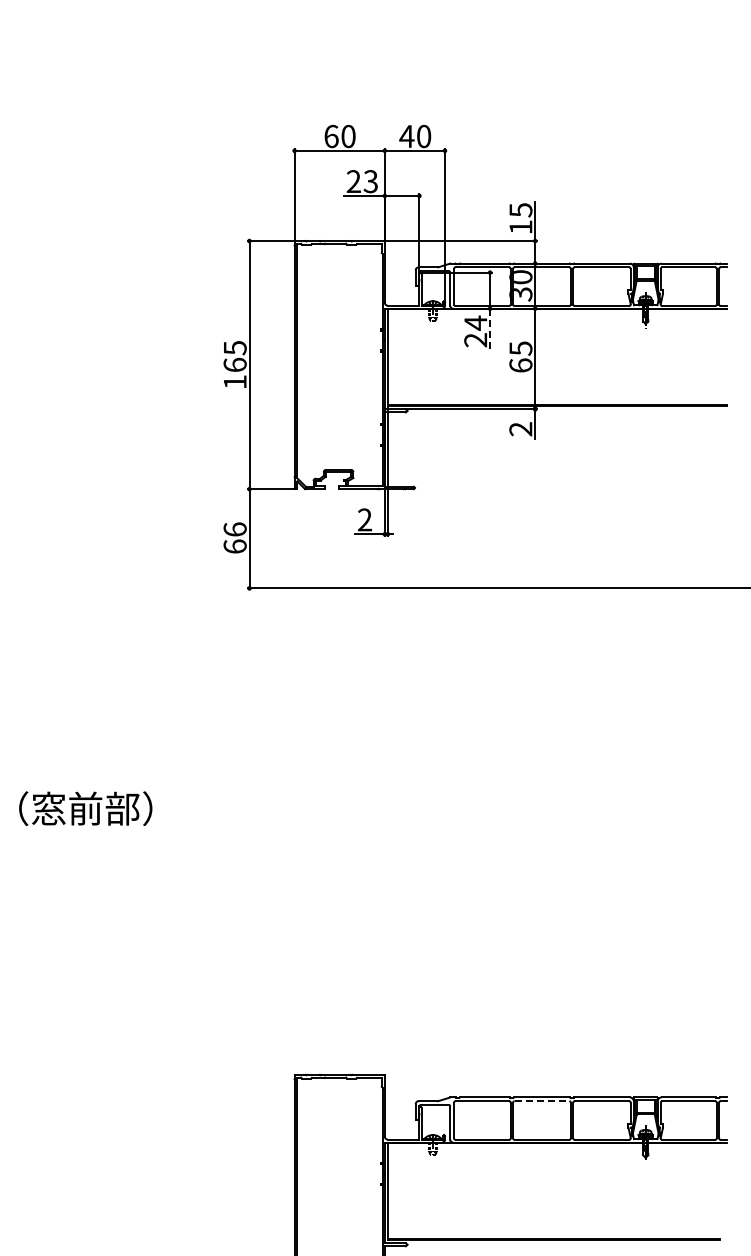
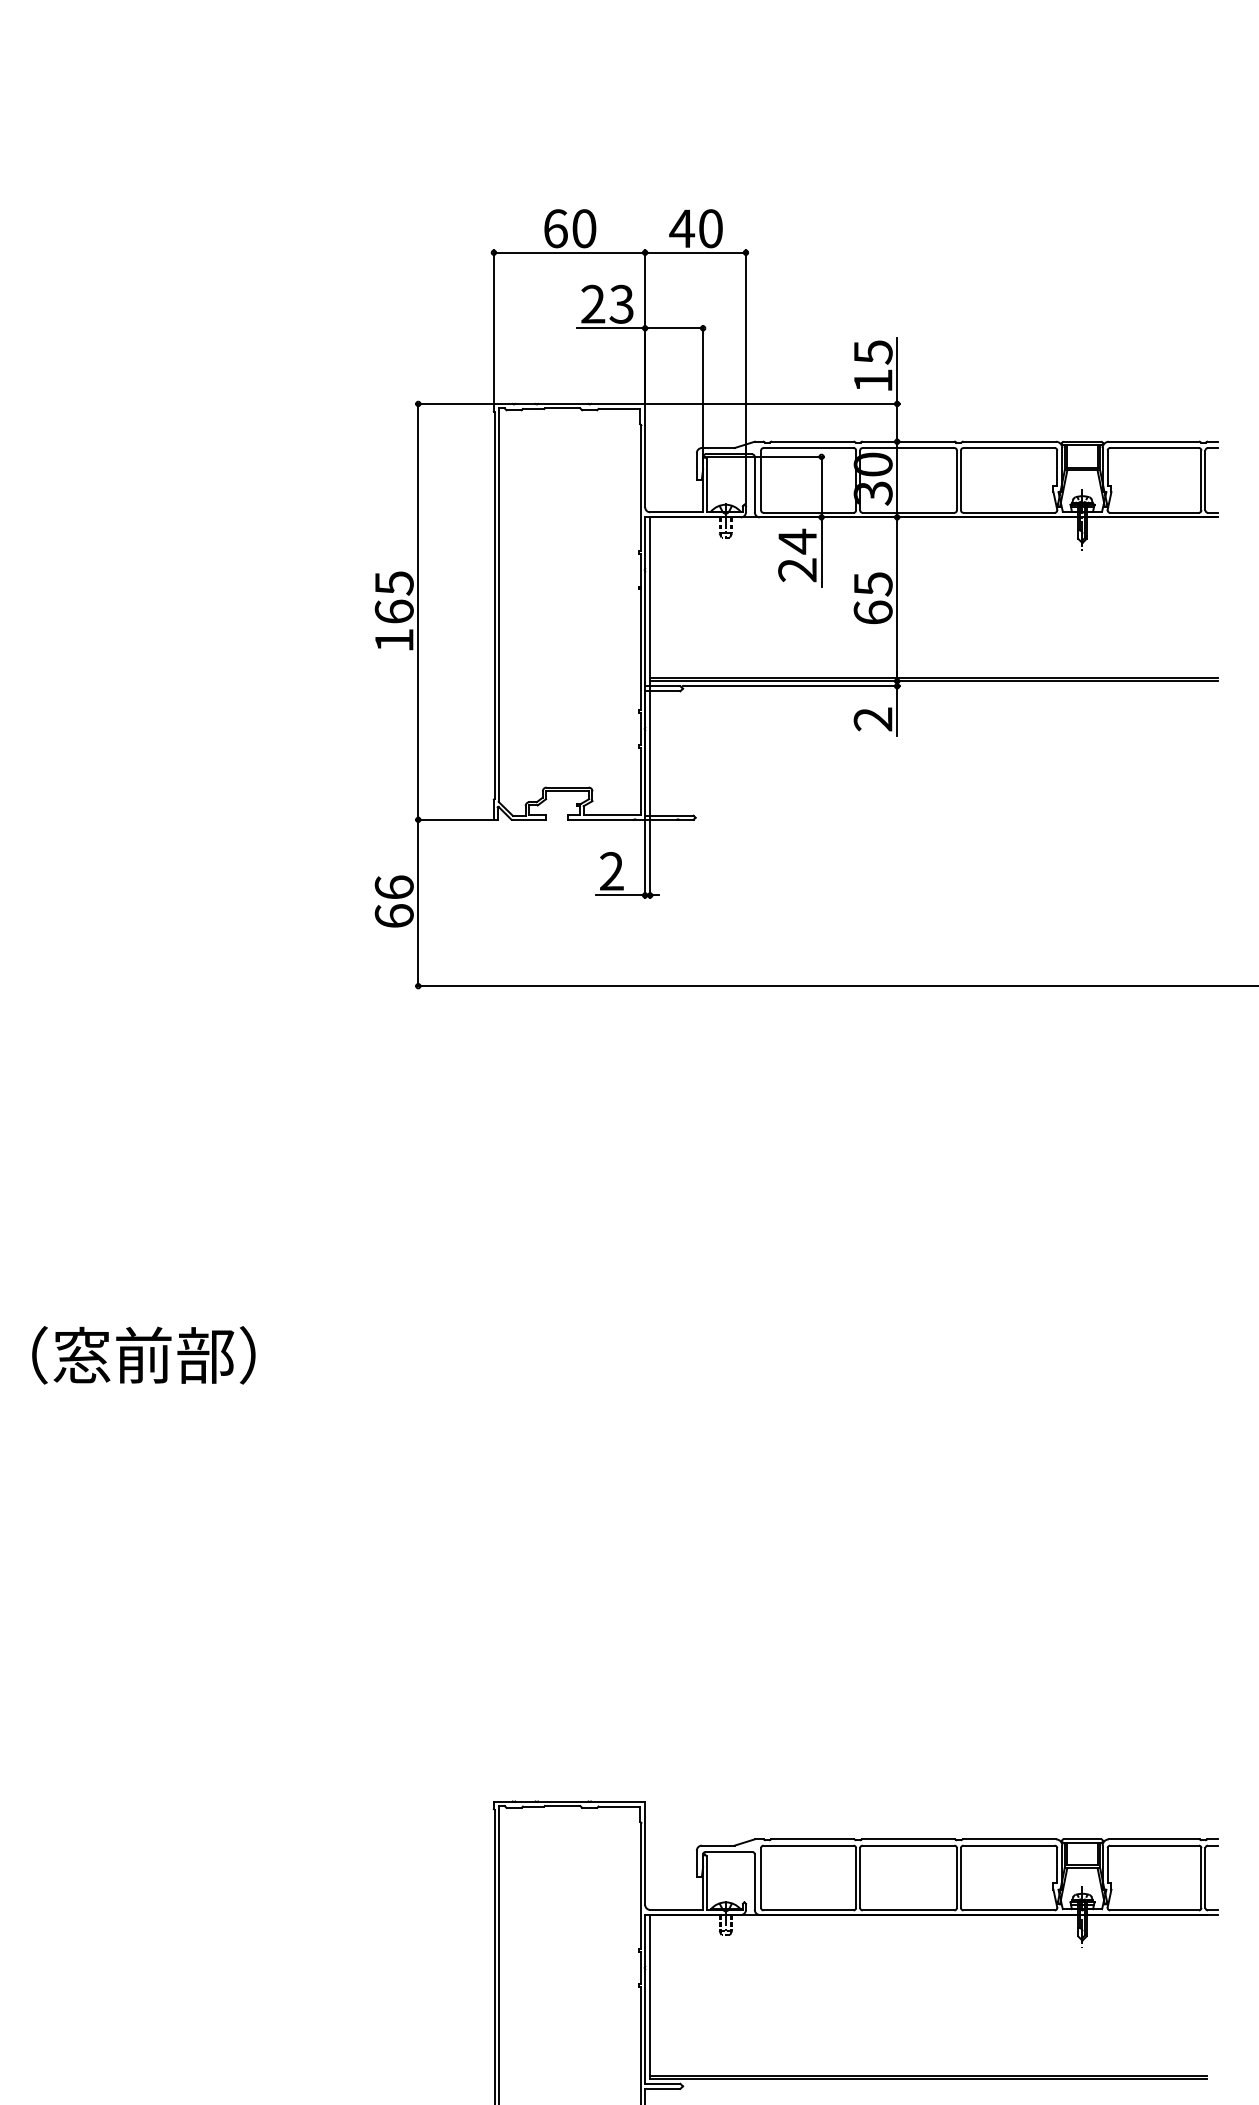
line: (490, 329) -> (822, 552), dashed -> solid
line: (542, 1101) -> (909, 1846), dashed -> solid

